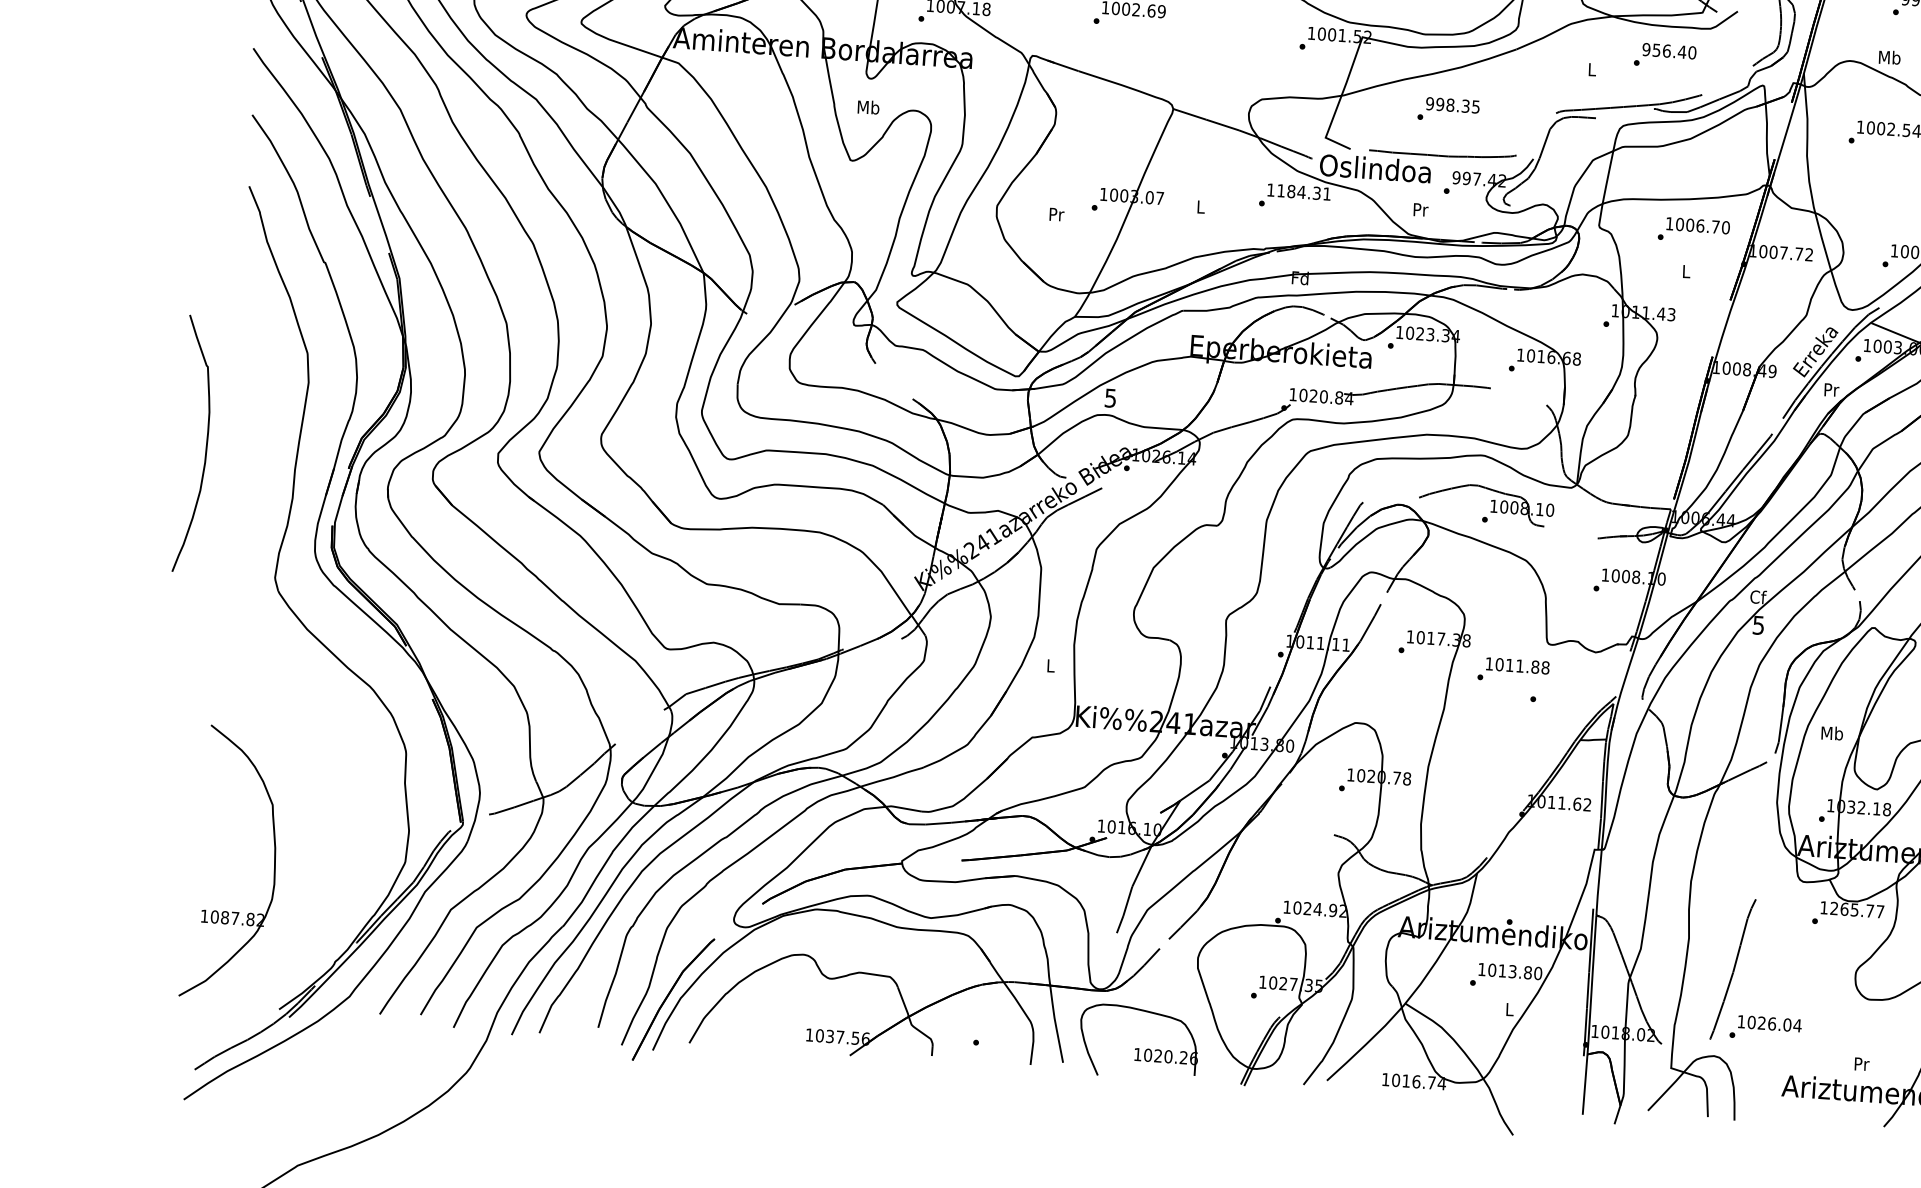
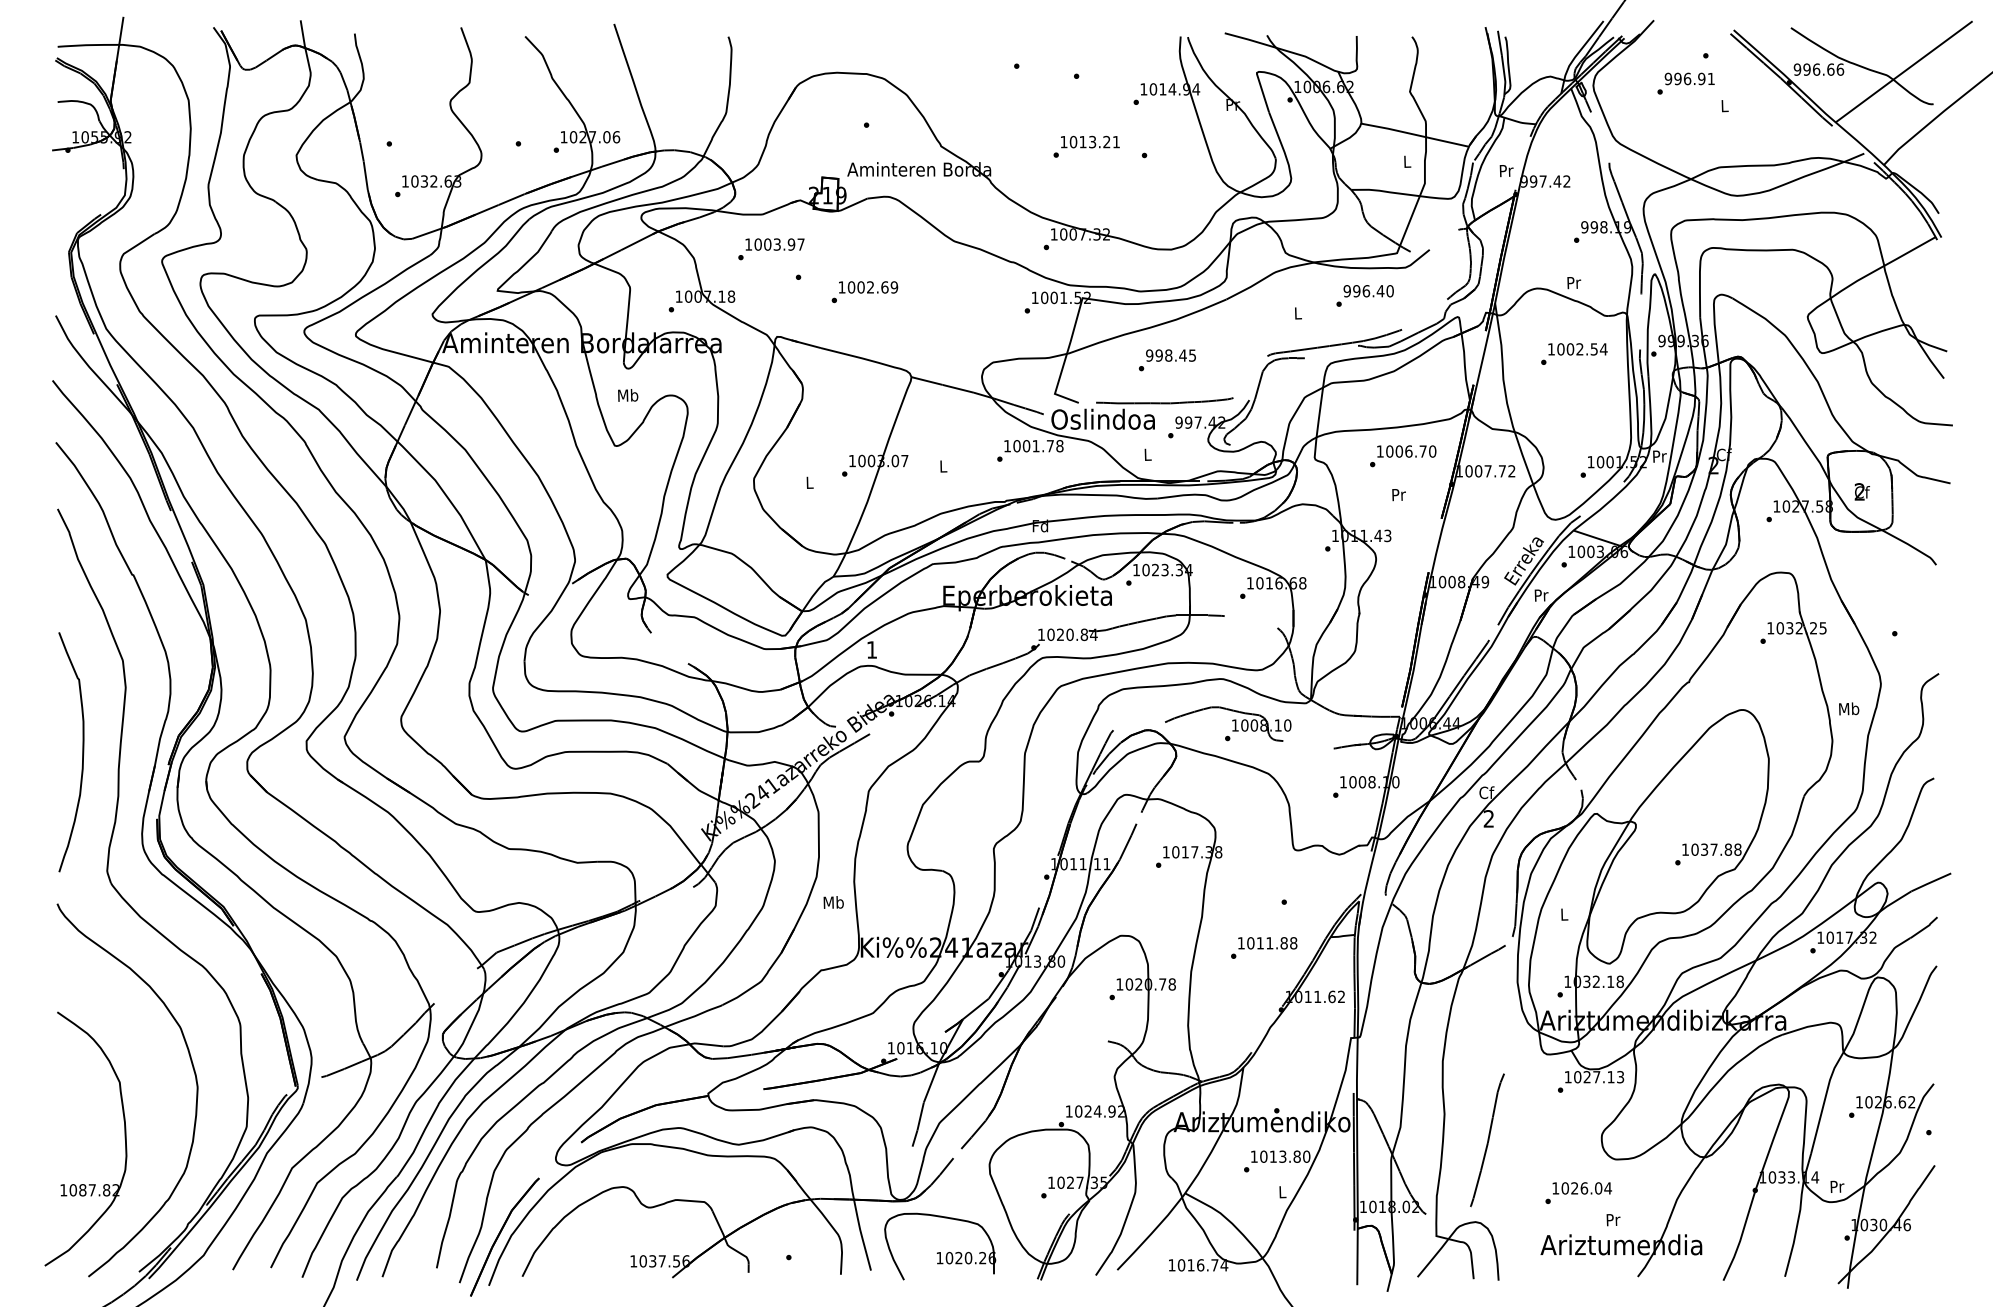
text: (1656, 50) -> (1356, 291), 956.40 -> 996.40
text: (1889, 57) -> (1573, 282), Mb -> Pr
text: (1465, 106) -> (1182, 355), 998.35 -> 998.45
text: (1304, 192) -> (1038, 446), 1184.31 -> 1001.78
text: (1420, 209) -> (1147, 454), Pr -> L
text: (1056, 214) -> (809, 482), Pr -> L
text: (1686, 272) -> (1398, 495), L -> Pr
text: (1110, 397) -> (871, 649), 5 -> 1
curve: (206, 445) -> (82, 752), moved
text: (1758, 624) -> (1488, 818), 5 -> 2
text: (1050, 665) -> (833, 902), L -> Mb
text: (1514, 670) -> (1264, 947), moved
text: (1832, 733) -> (1564, 914), Mb -> L
curve: (353, 809) -> (195, 1081), added
text: (1857, 910) -> (1599, 1077), 1265.77 -> 1027.13
text: (1765, 1027) -> (1578, 1192), moved

